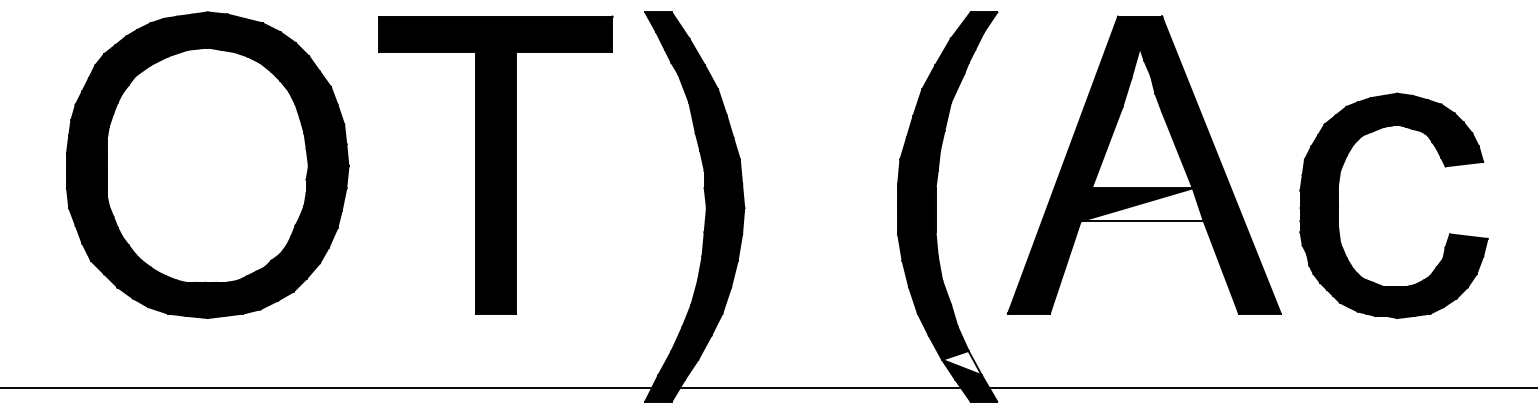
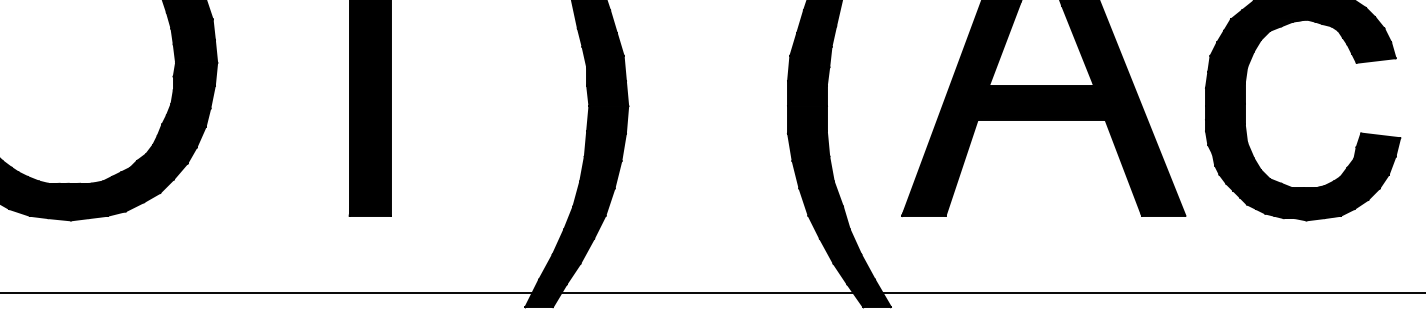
fill: (1141, 204) -> (1040, 102), added
fill: (961, 362) -> (853, 266), added

